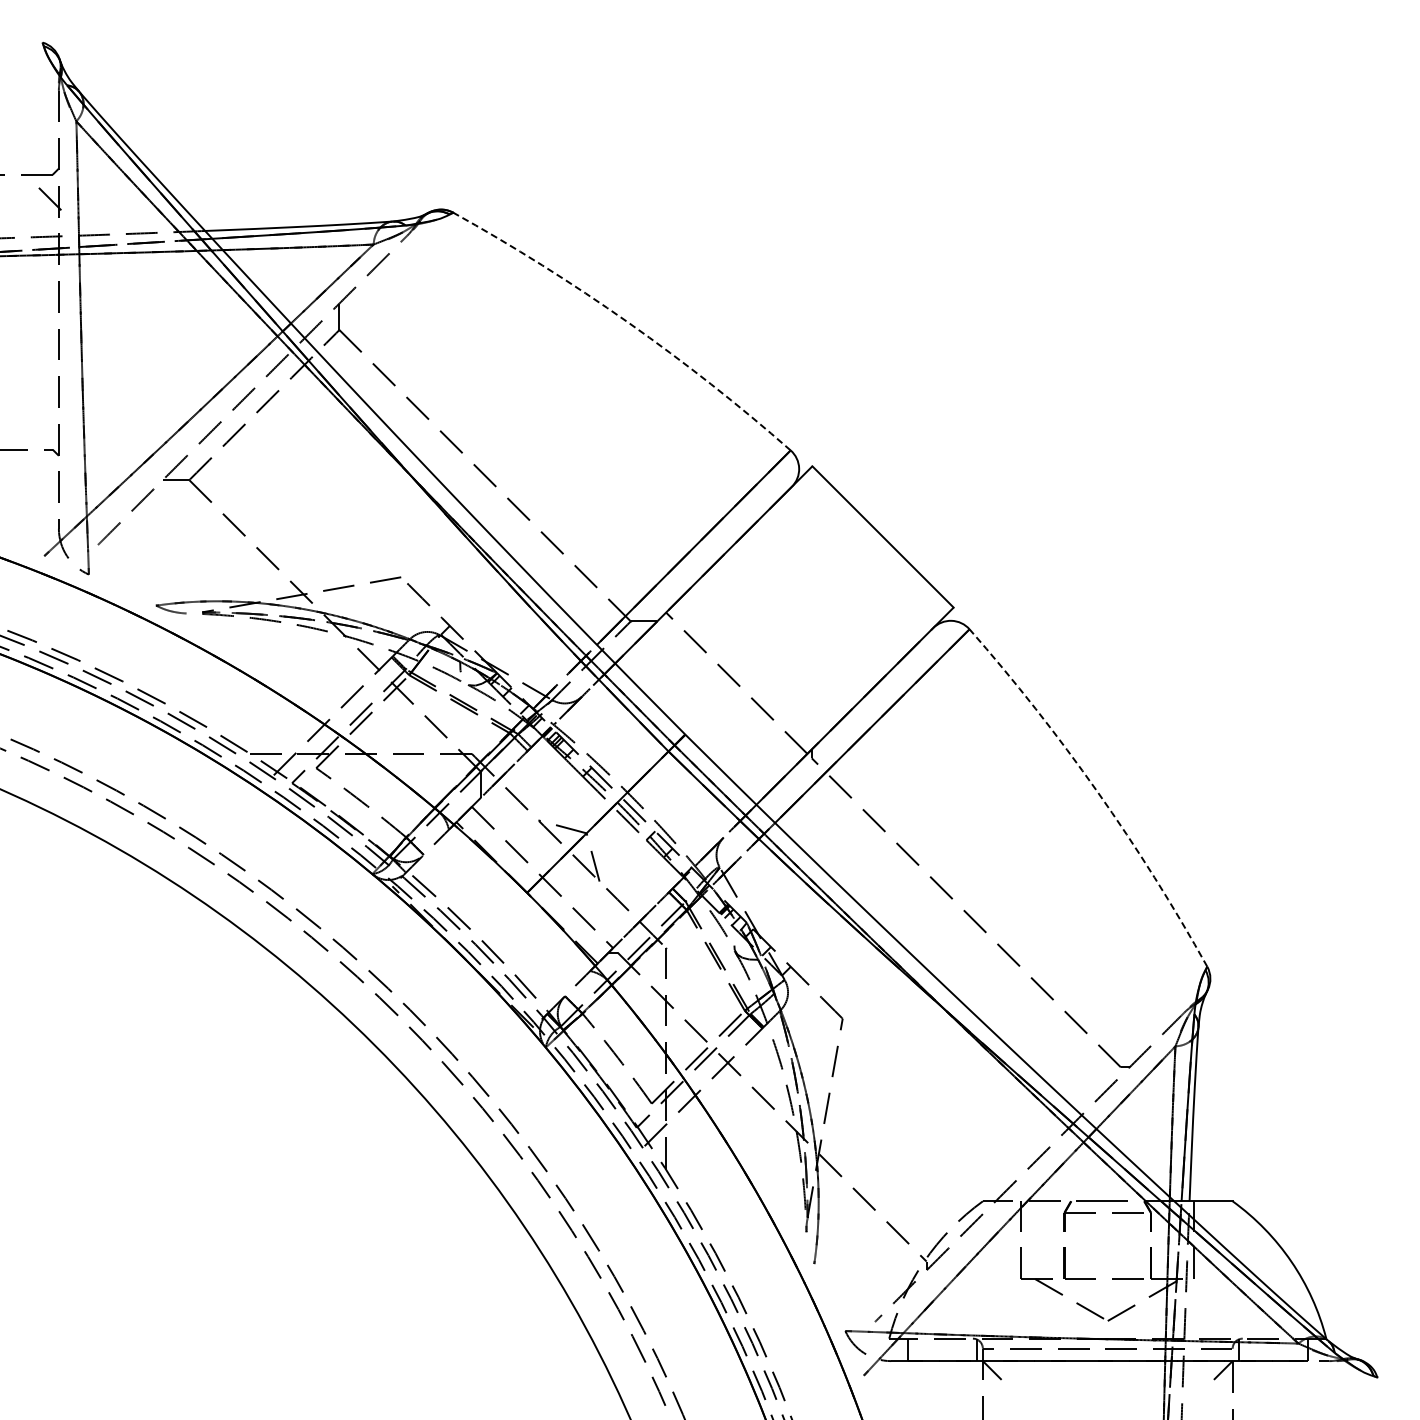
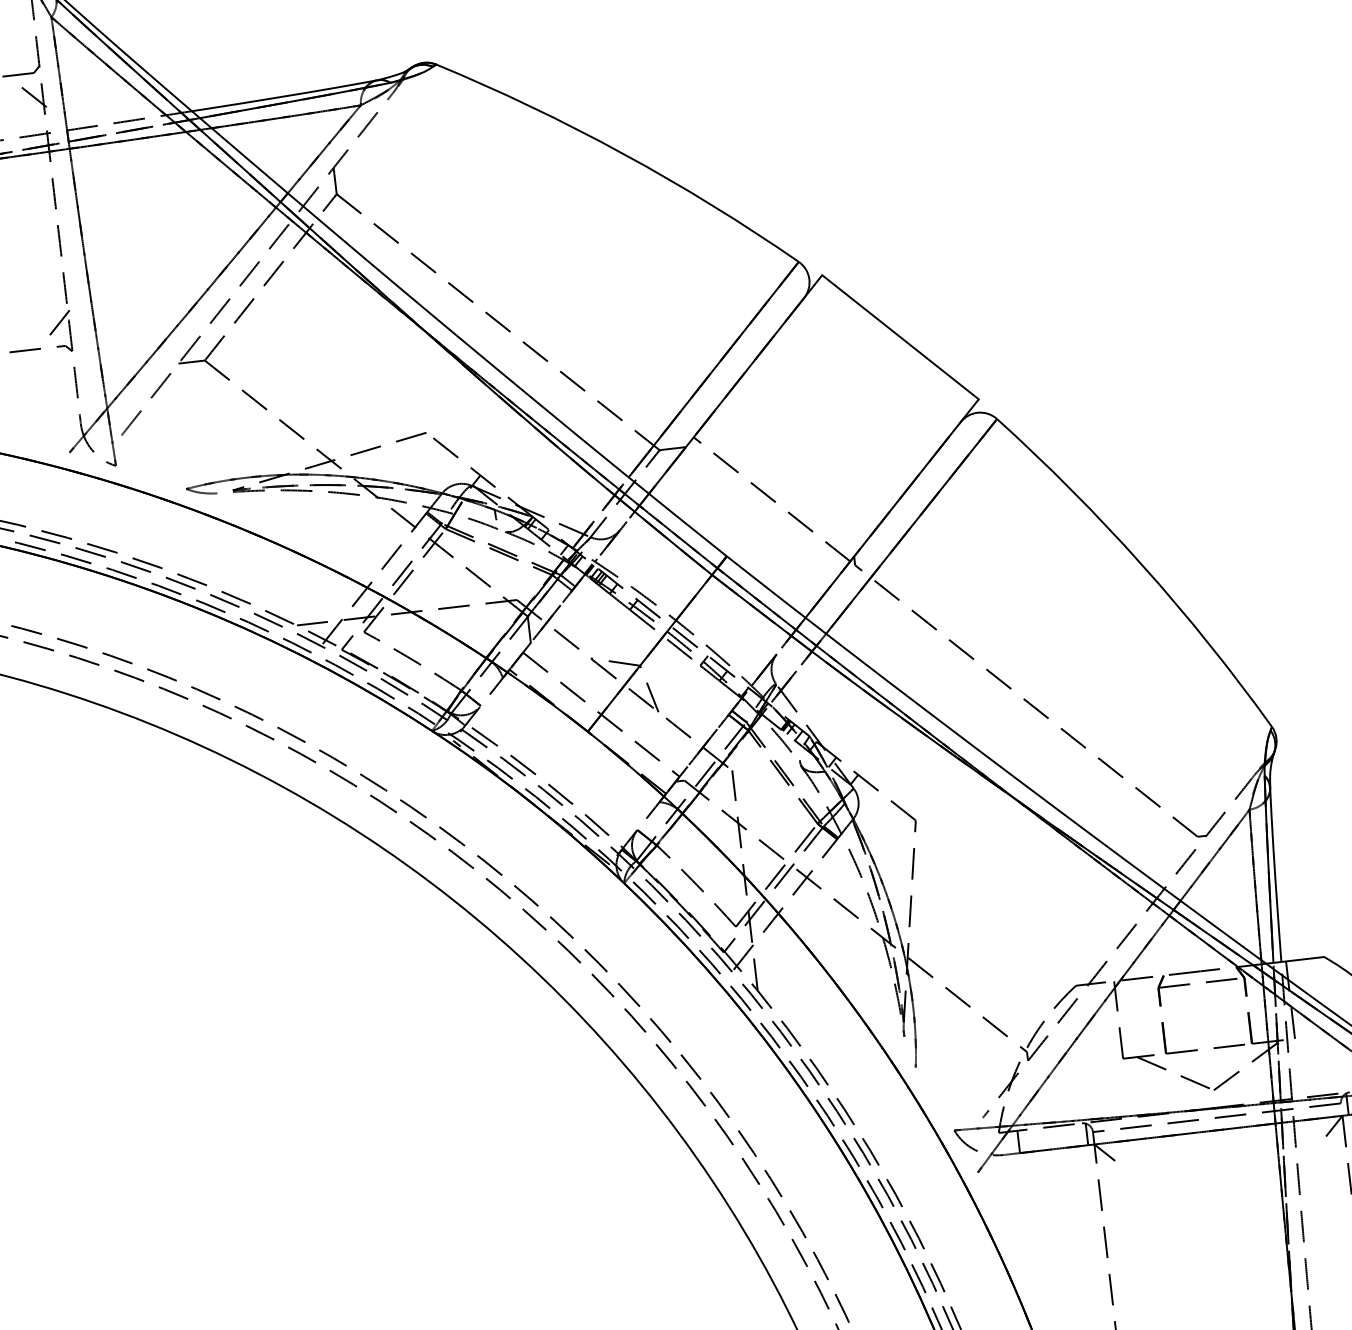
arc: (628, 322) -> (622, 153), dashed -> solid
line: (49, 425) -> (59, 322), added
arc: (1097, 791) -> (1142, 565), dashed -> solid

